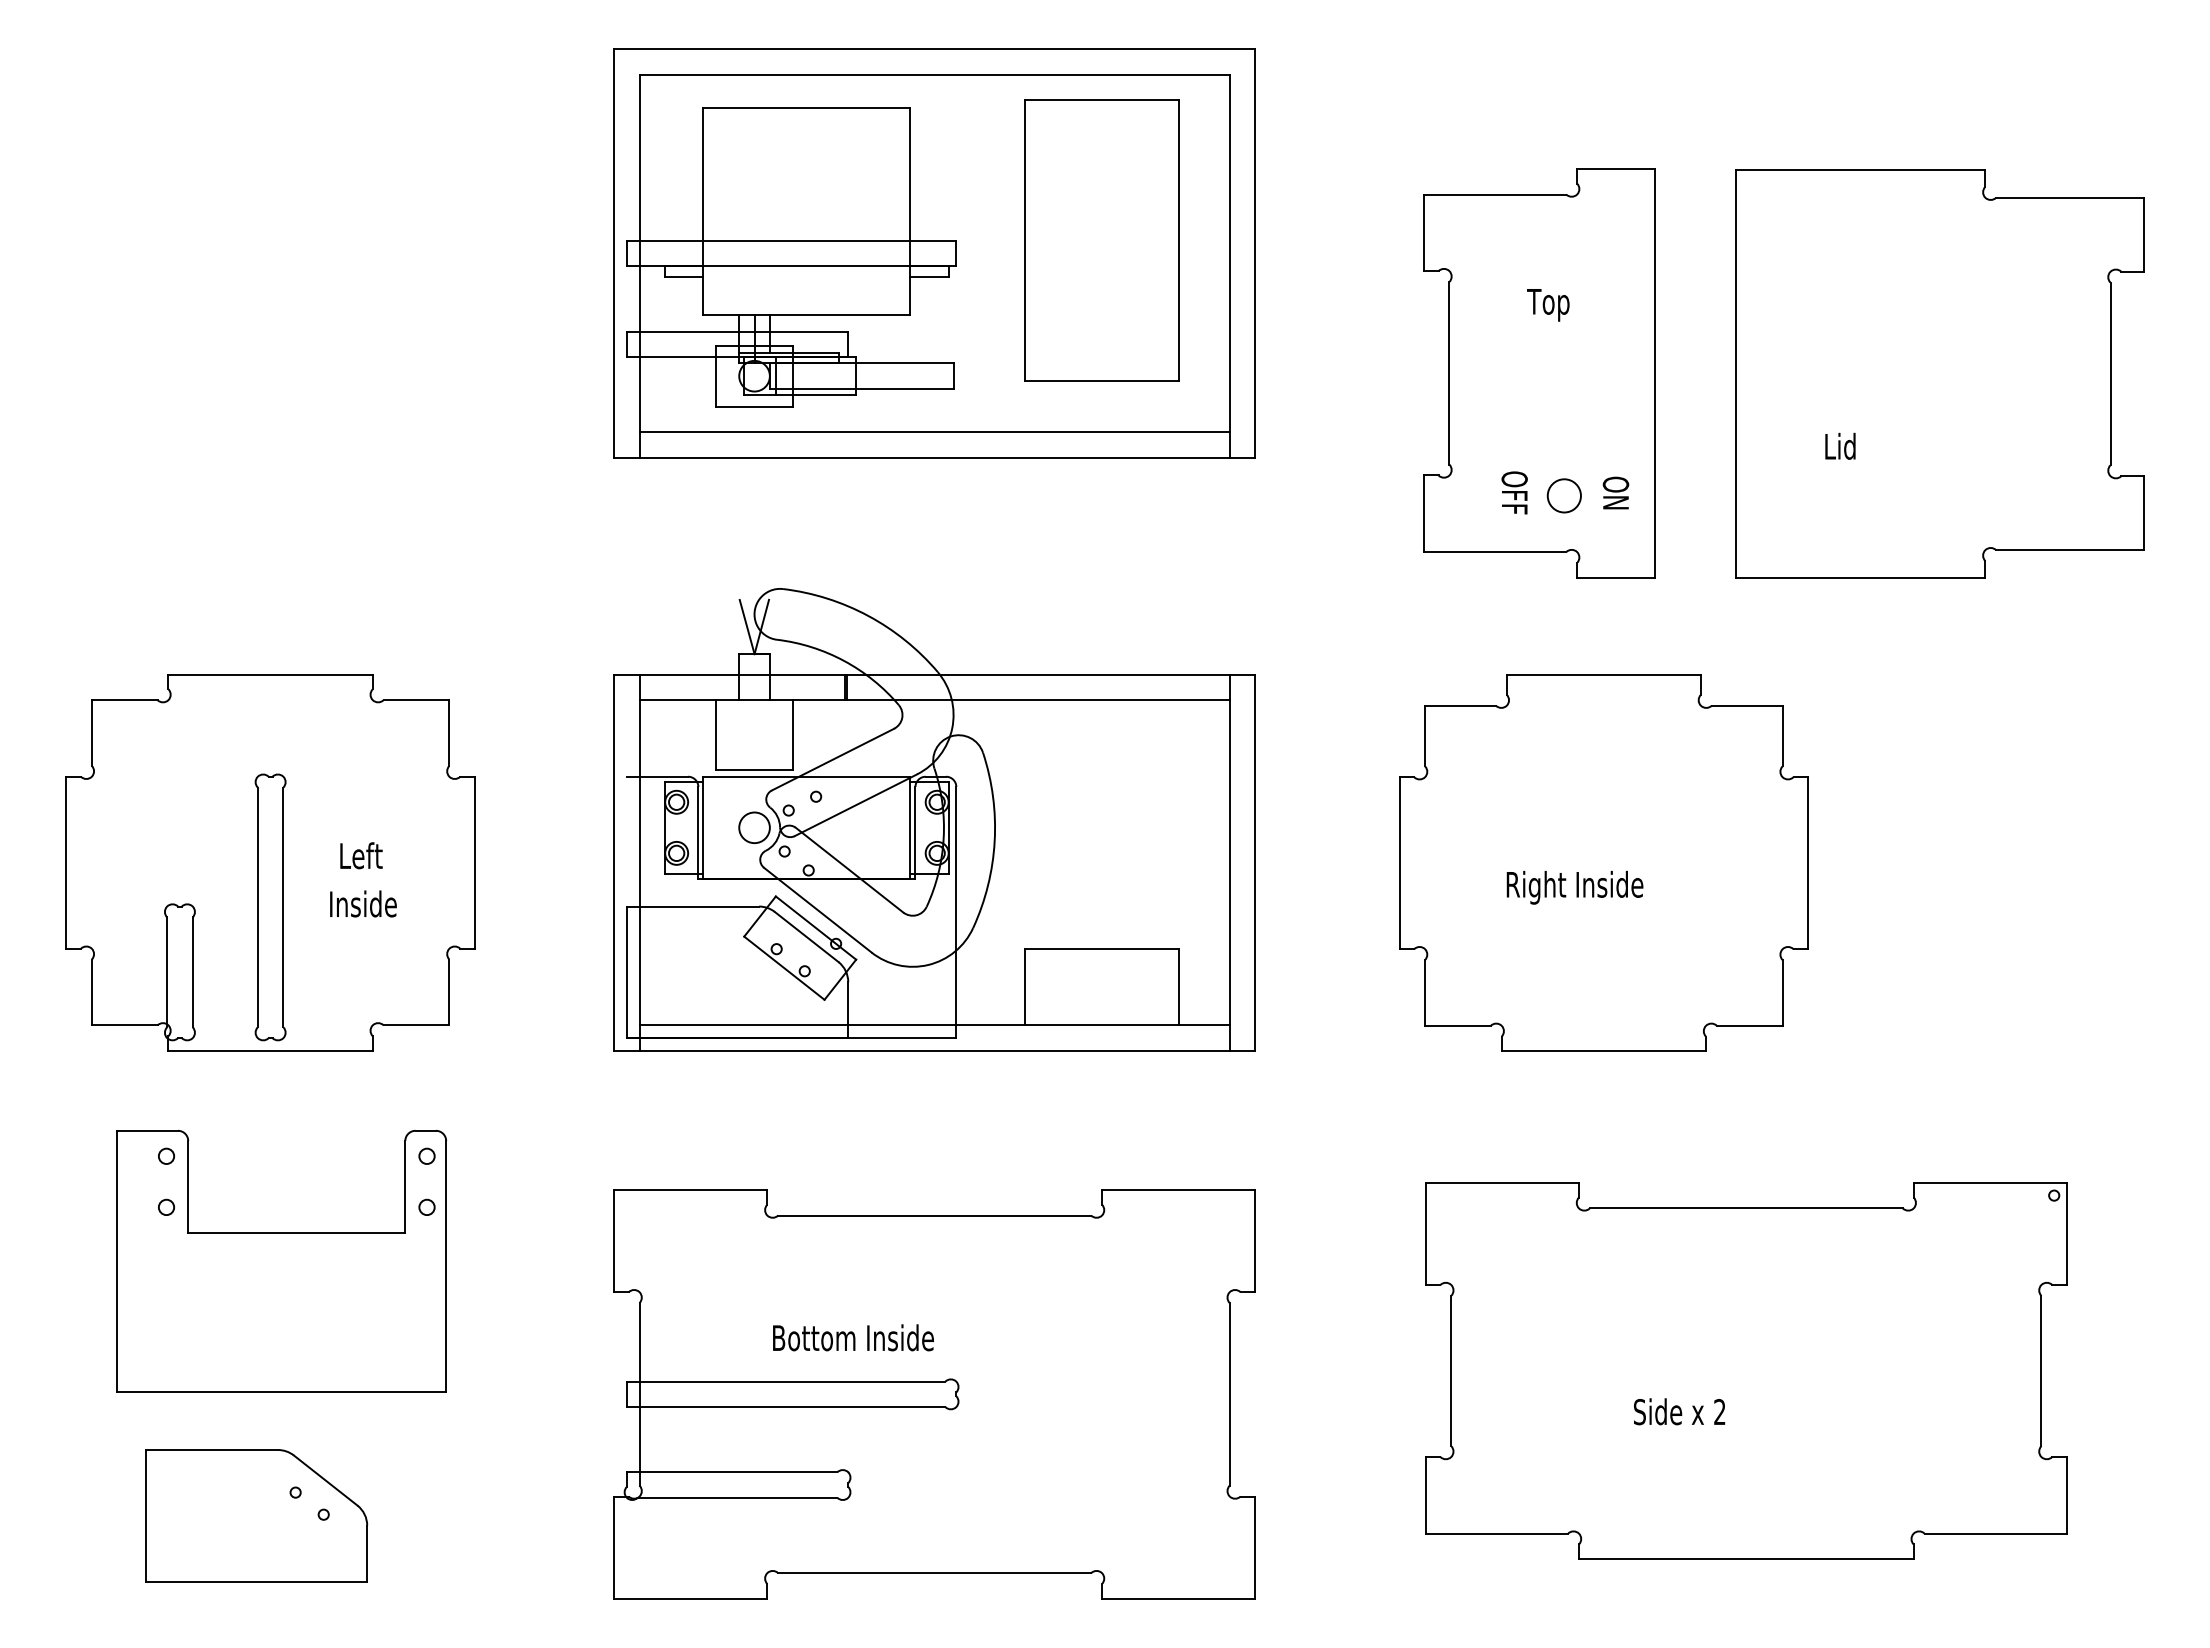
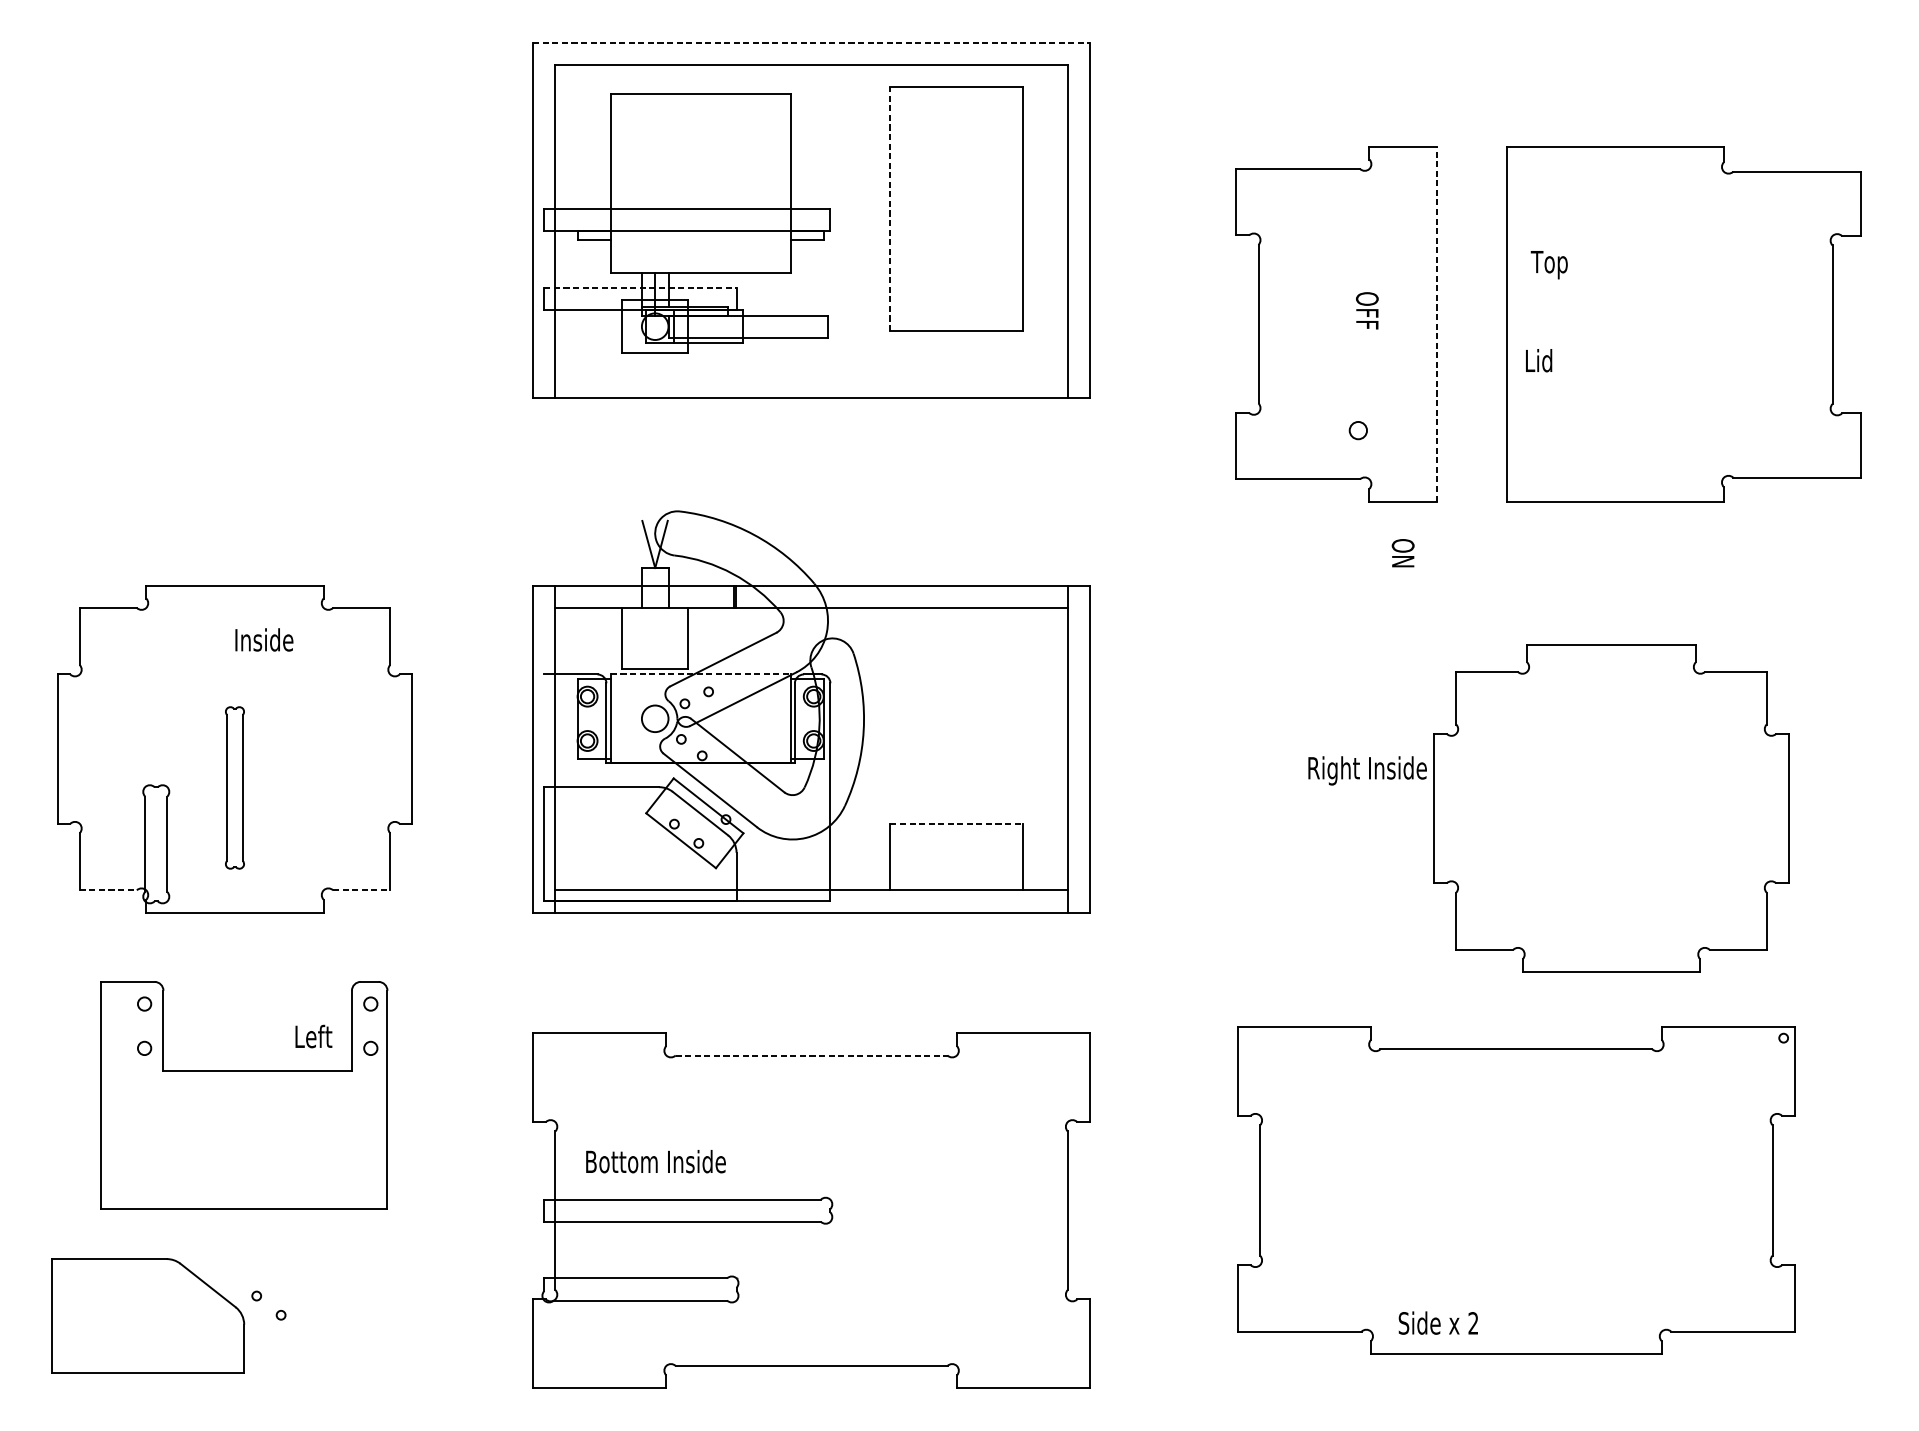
line: (934, 49) -> (811, 43), solid -> dashed
line: (1025, 240) -> (890, 208), solid -> dashed
text: (1548, 305) -> (1549, 265), moved
line: (737, 331) -> (640, 287), solid -> dashed
line: (1654, 372) -> (1436, 323), solid -> dashed
line: (934, 432) -> (811, 375), removed
text: (1840, 445) -> (1539, 359), moved
text: (1514, 492) -> (1367, 310), moved
text: (1615, 492) -> (1402, 552), moved
circle: (1563, 495) -> (1357, 430), size x0.6
line: (807, 776) -> (701, 674), solid -> dashed
text: (361, 855) -> (313, 1036), moved
part: (1603, 862) -> (1611, 807), moved
text: (363, 903) -> (264, 639), moved
part: (270, 907) -> (234, 788), size x0.7
line: (1102, 948) -> (957, 823), solid -> dashed
line: (124, 1025) -> (108, 890), solid -> dashed
line: (416, 1025) -> (361, 890), solid -> dashed
line: (934, 1215) -> (811, 1055), solid -> dashed
text: (853, 1337) -> (656, 1161), moved
text: (1679, 1411) -> (1438, 1322), moved
part: (256, 1515) -> (148, 1315), moved

